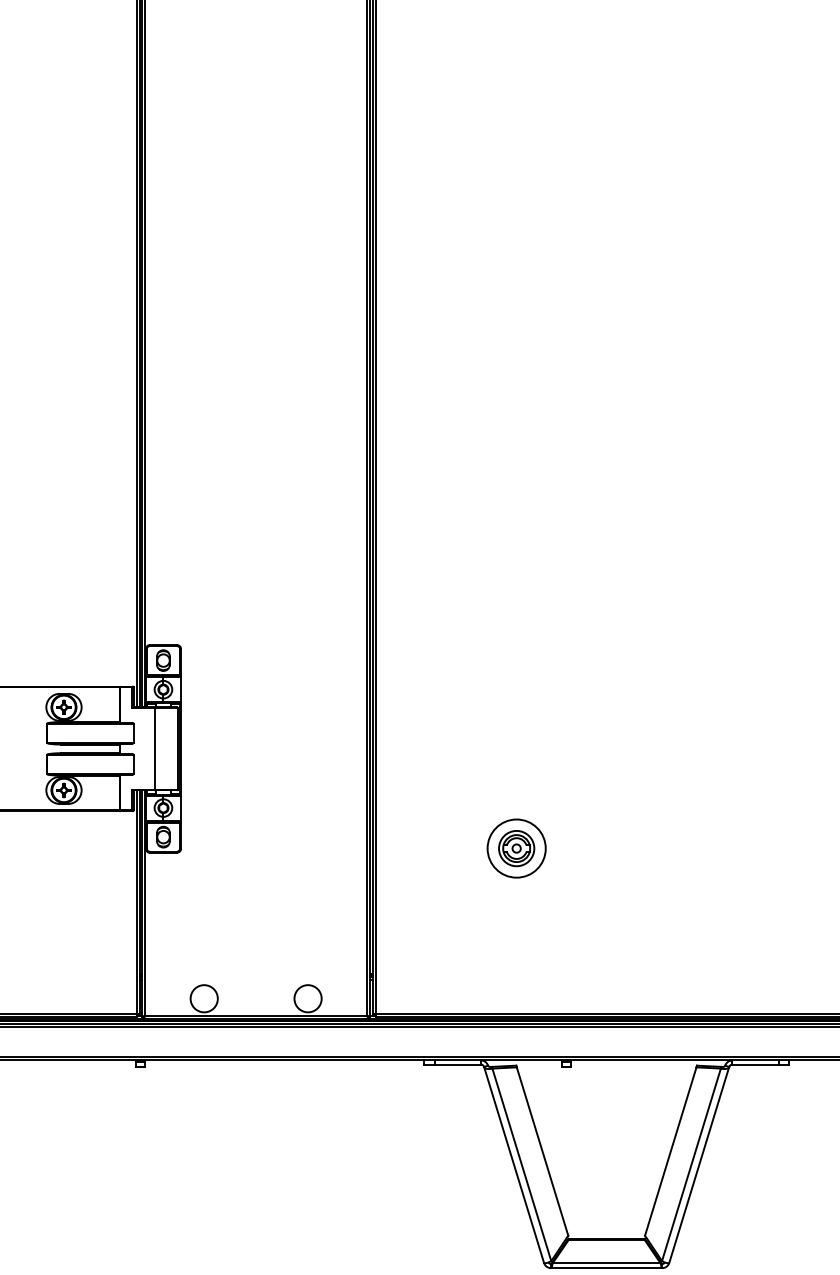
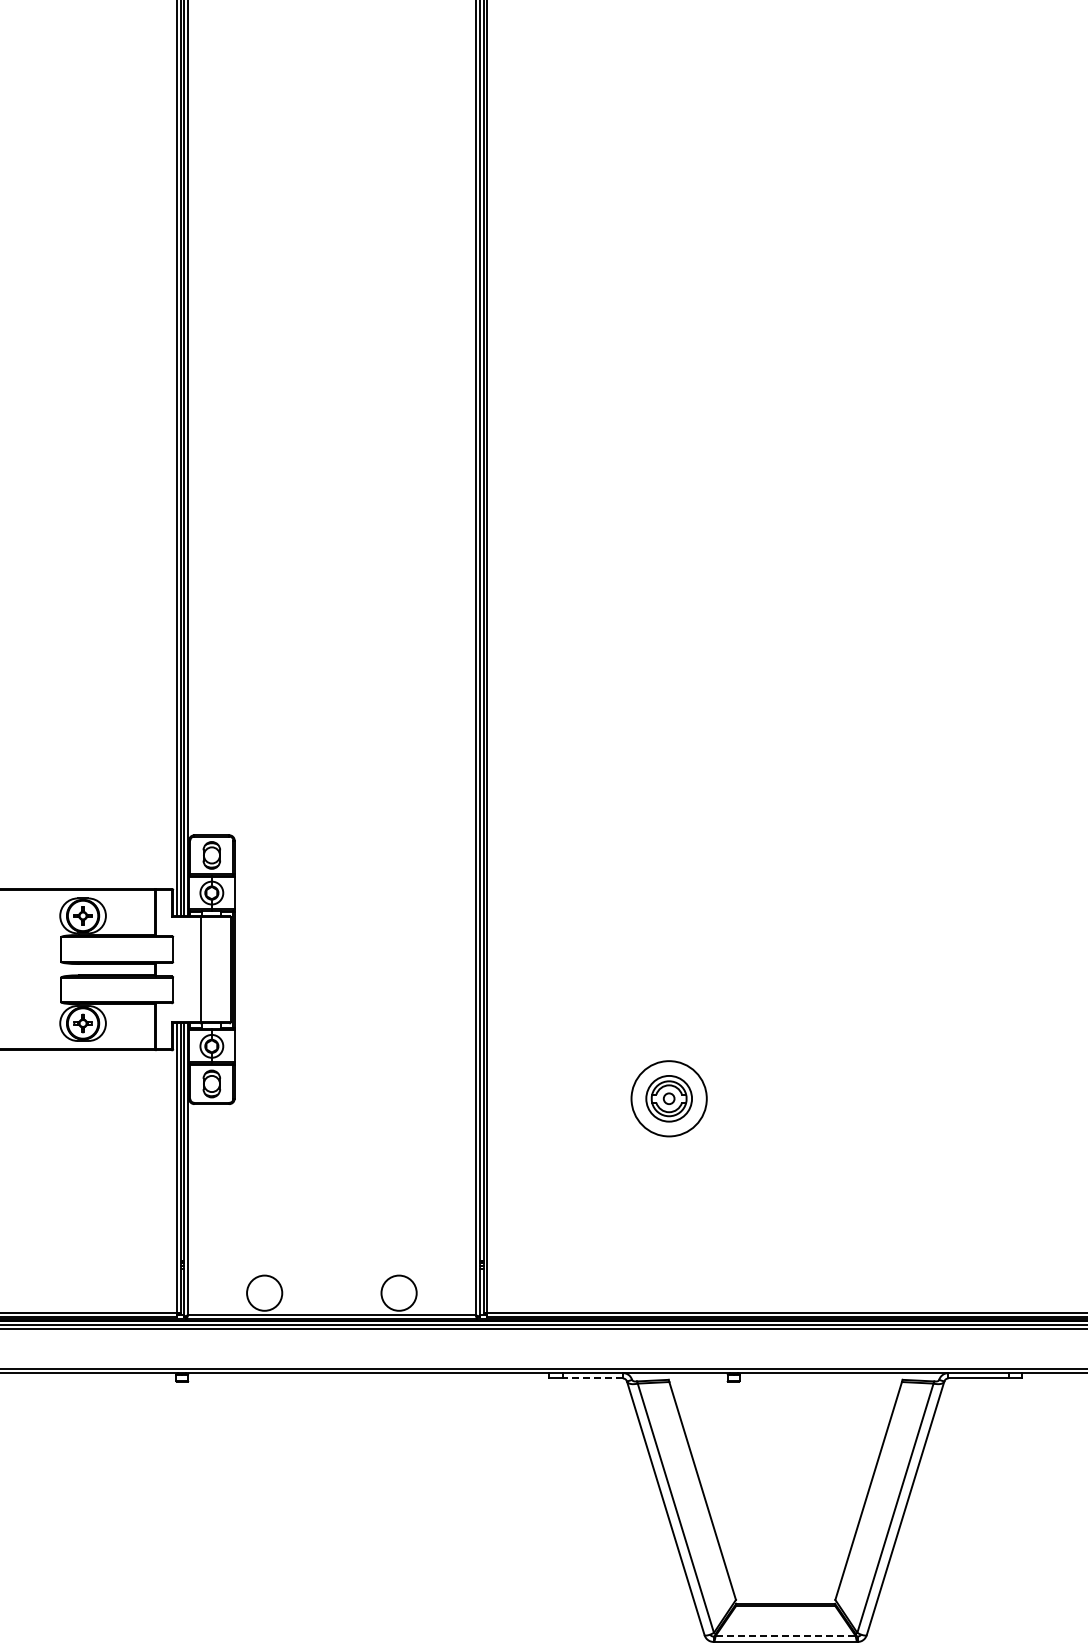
line: (457, 1064) -> (592, 1378), solid -> dashed
line: (606, 1263) -> (785, 1635), solid -> dashed

